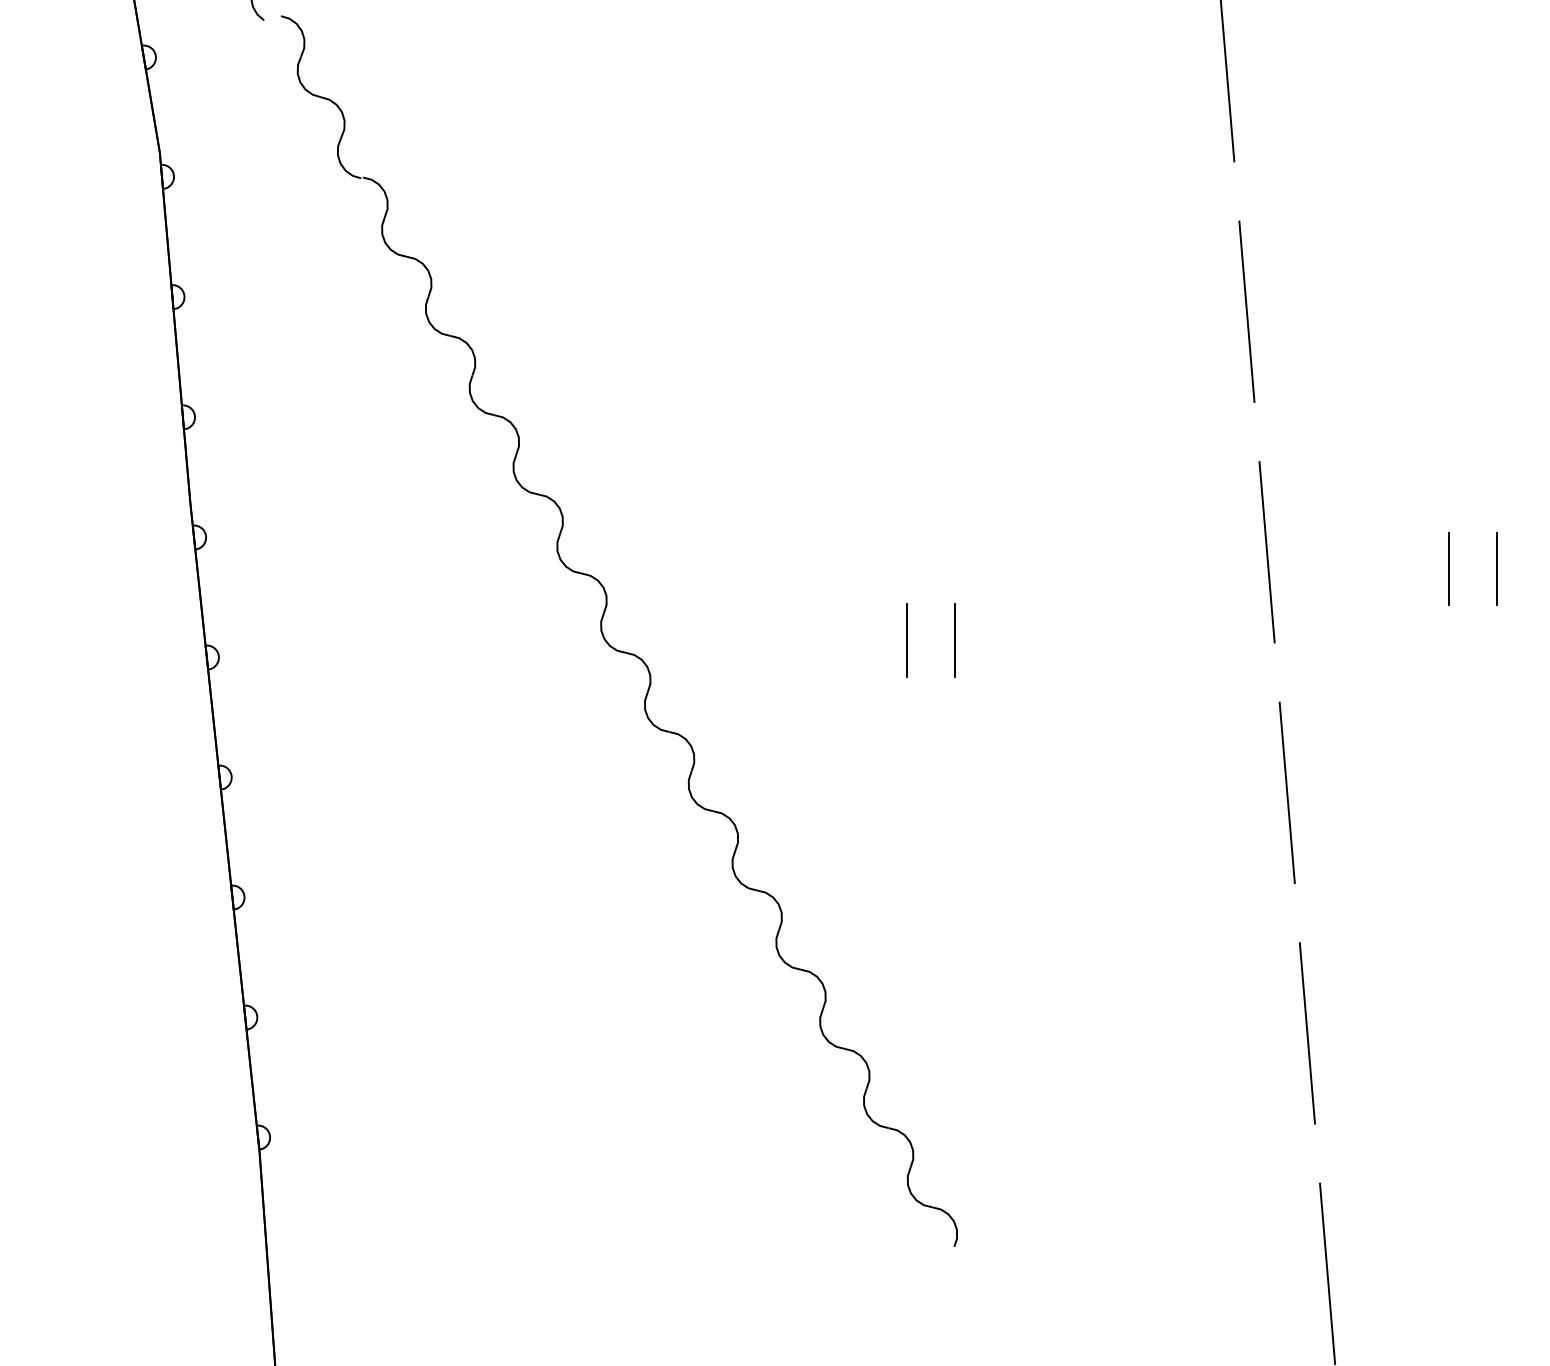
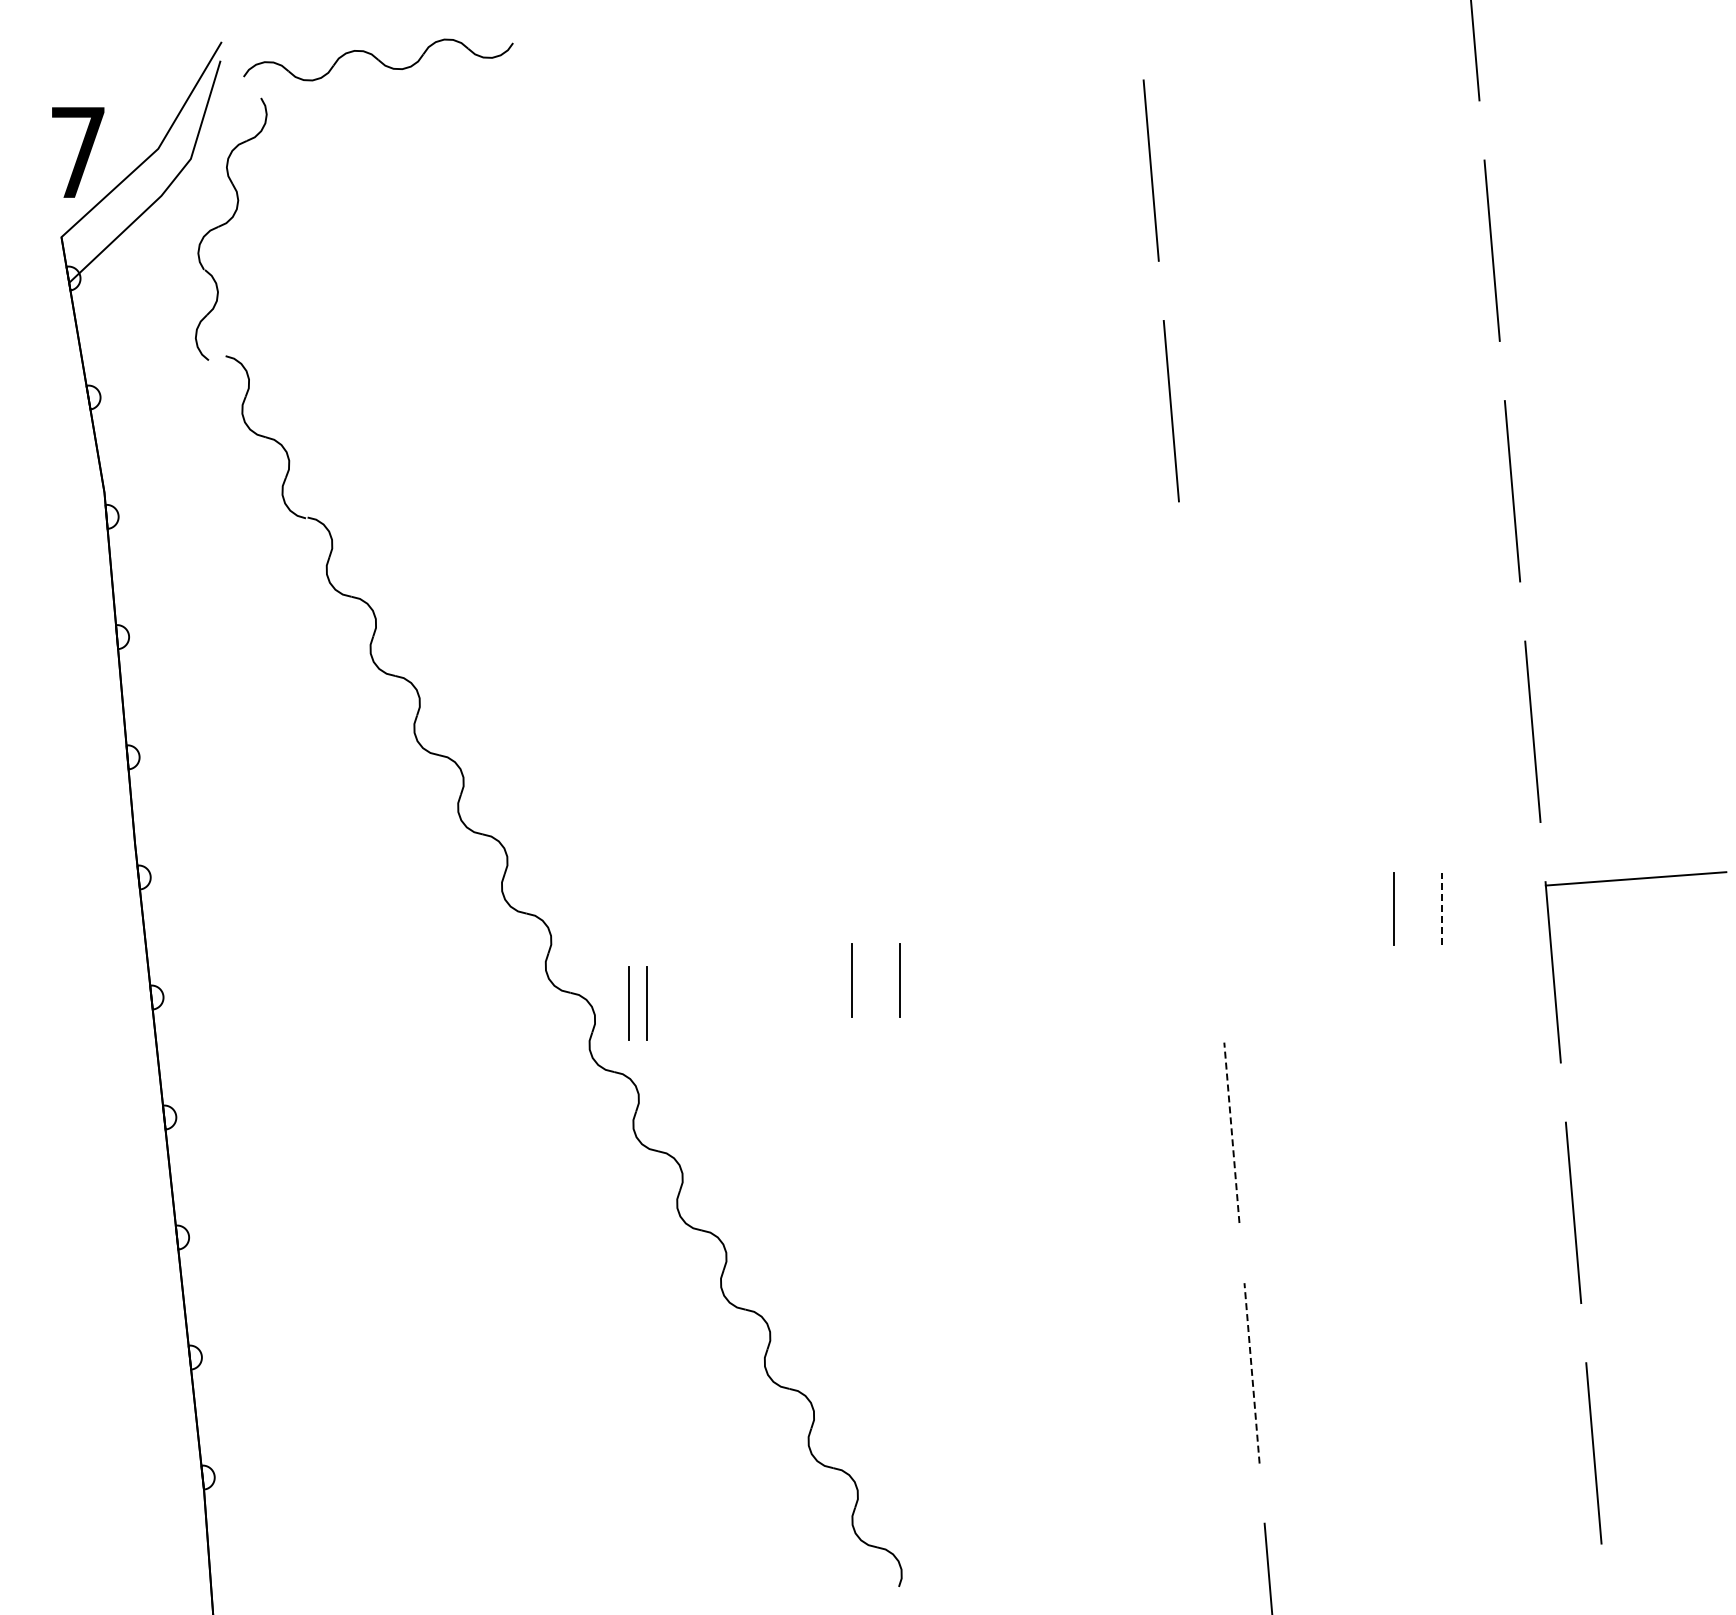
line: (1246, 311) -> (1191, 651), removed
line: (1266, 552) -> (1211, 892), removed
line: (1497, 568) -> (1442, 908), solid -> dashed
line: (683, 663) -> (628, 1003), added
line: (701, 663) -> (646, 1003), added
line: (1286, 792) -> (1231, 1132), solid -> dashed
line: (1307, 1033) -> (1252, 1373), solid -> dashed

